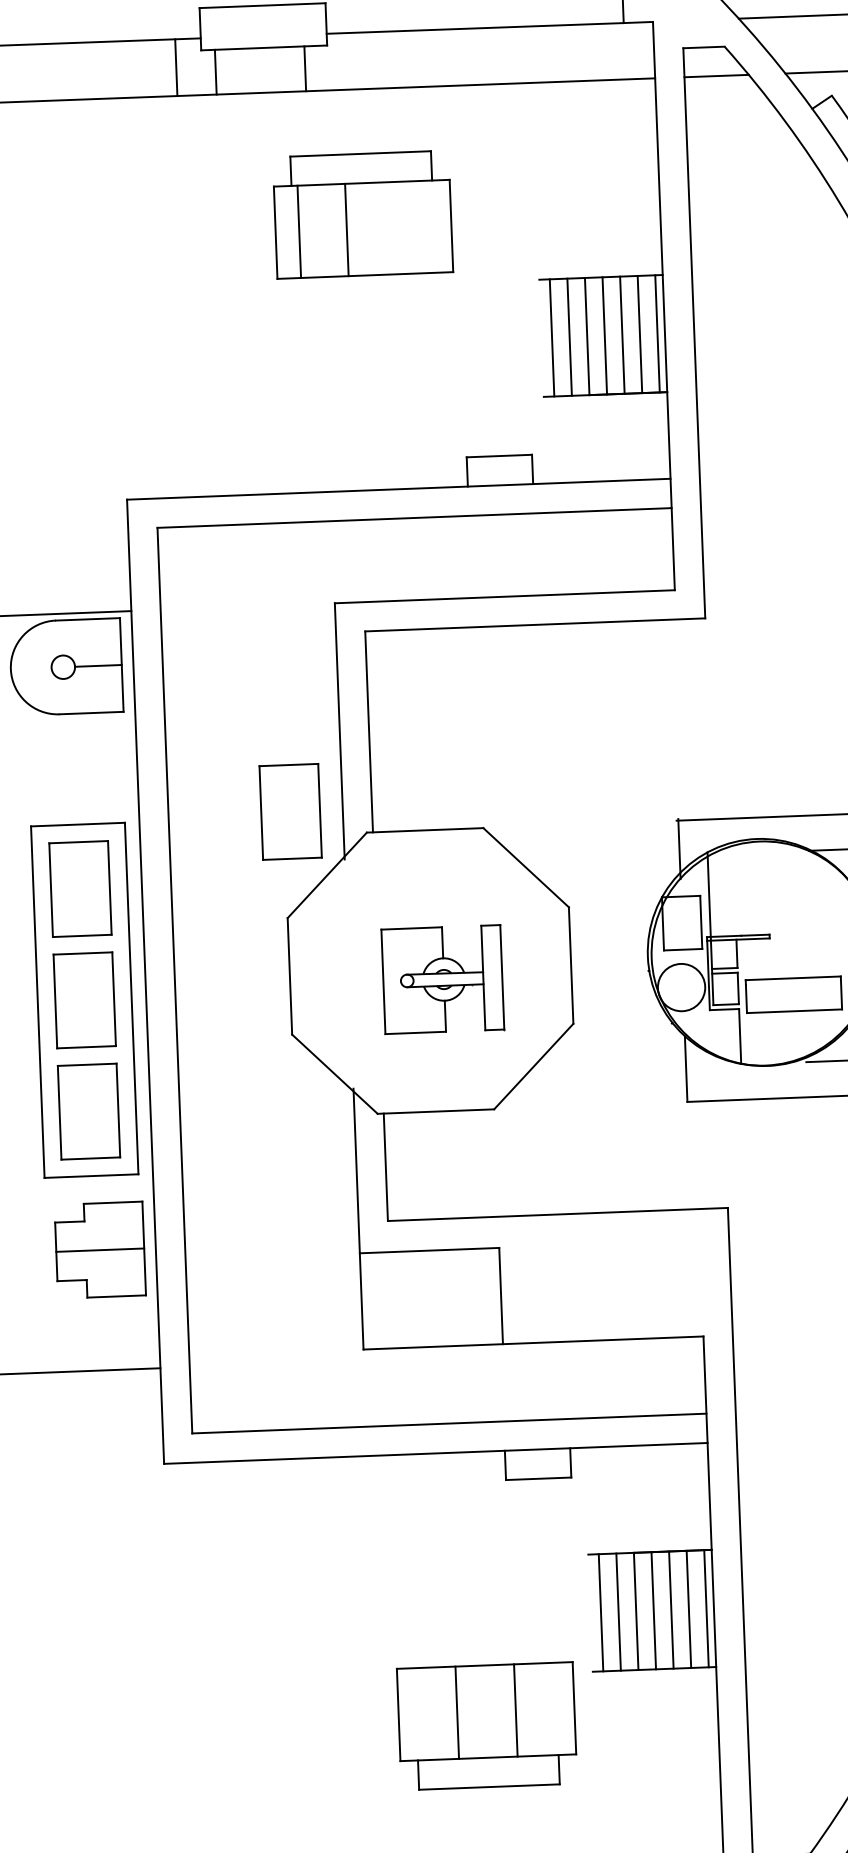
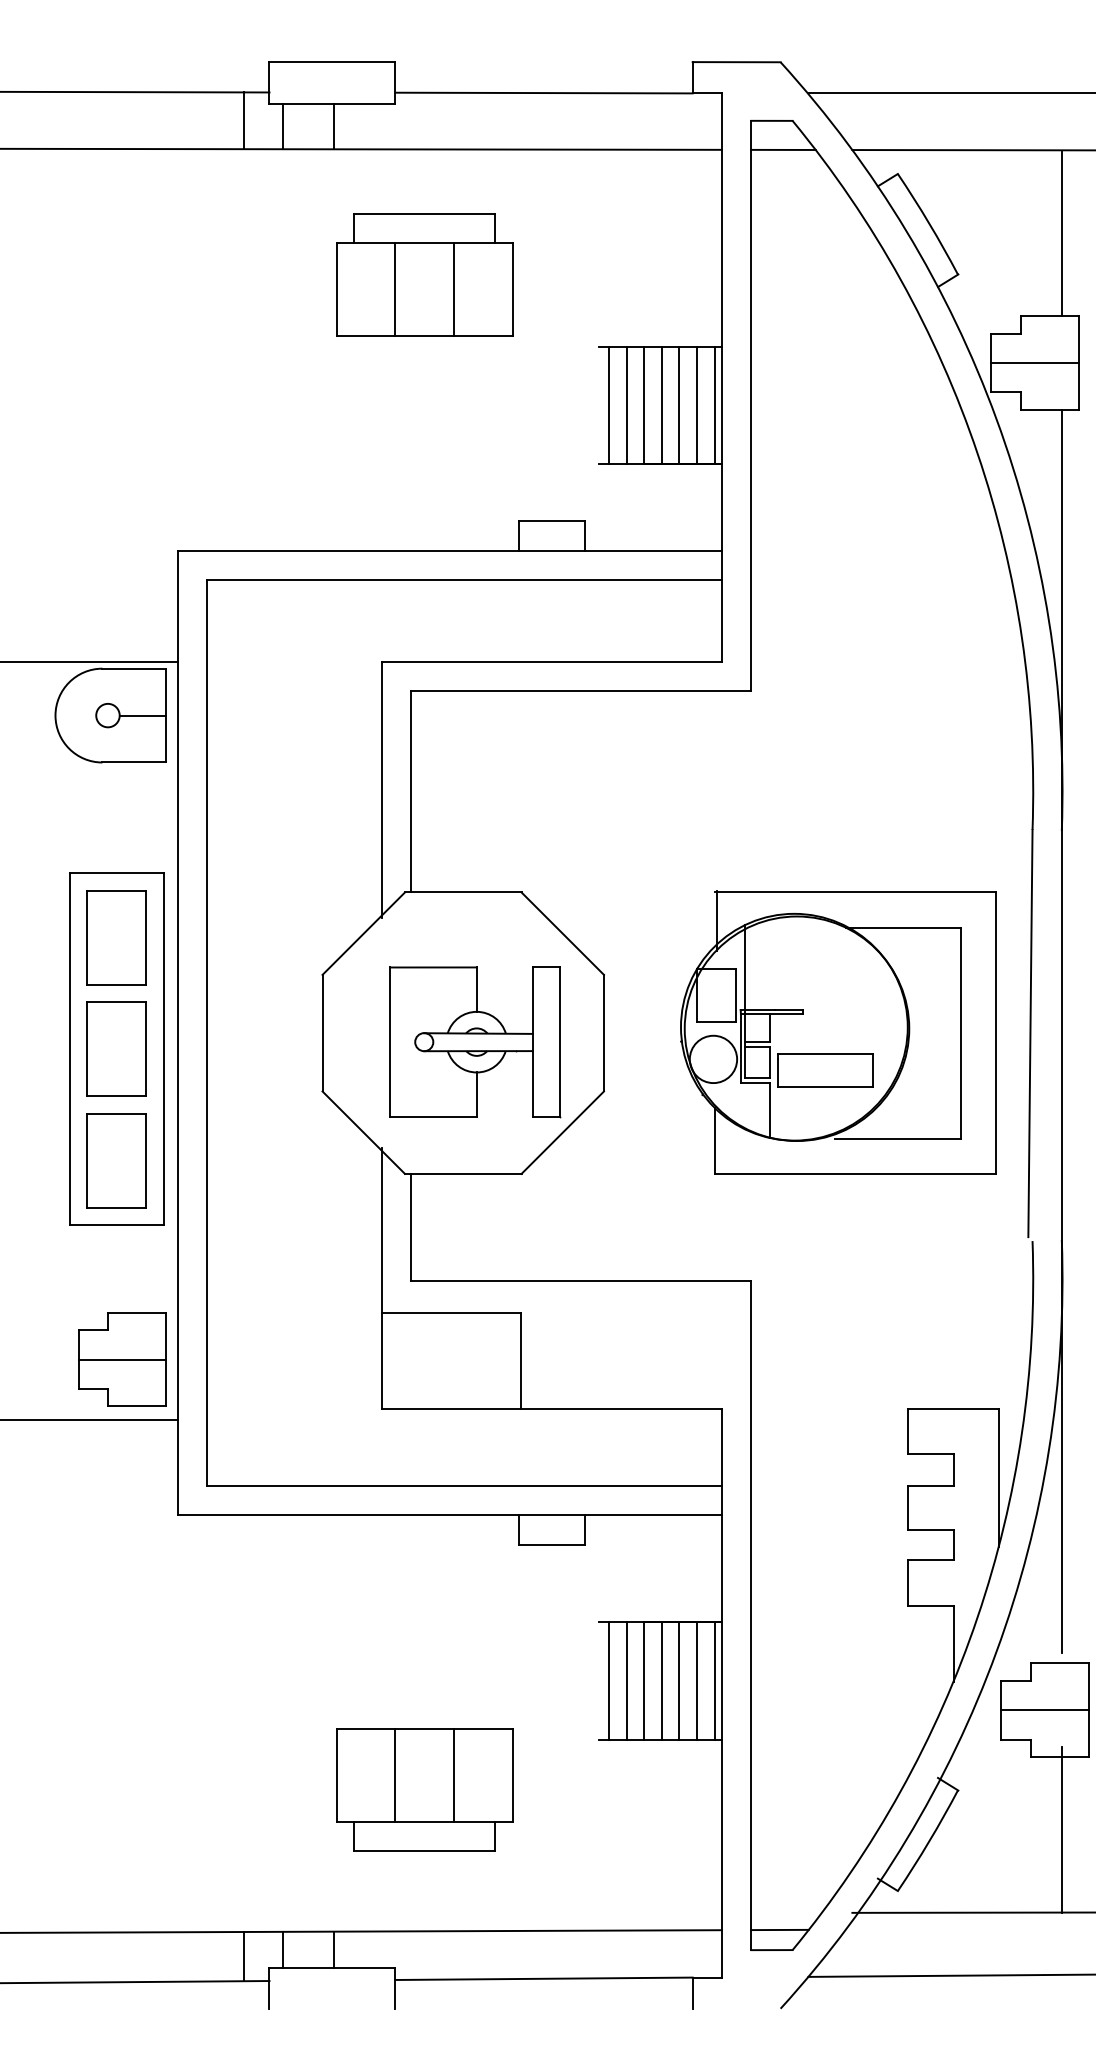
line: (305, 68) -> (333, 126), moved
line: (347, 229) -> (454, 289), moved
line: (299, 231) -> (395, 289), moved
part: (290, 811) -> (329, 868), removed
part: (443, 979) -> (475, 1042), size x1.43
part: (100, 1250) -> (122, 1359), moved
part: (486, 1725) -> (424, 1789), moved

